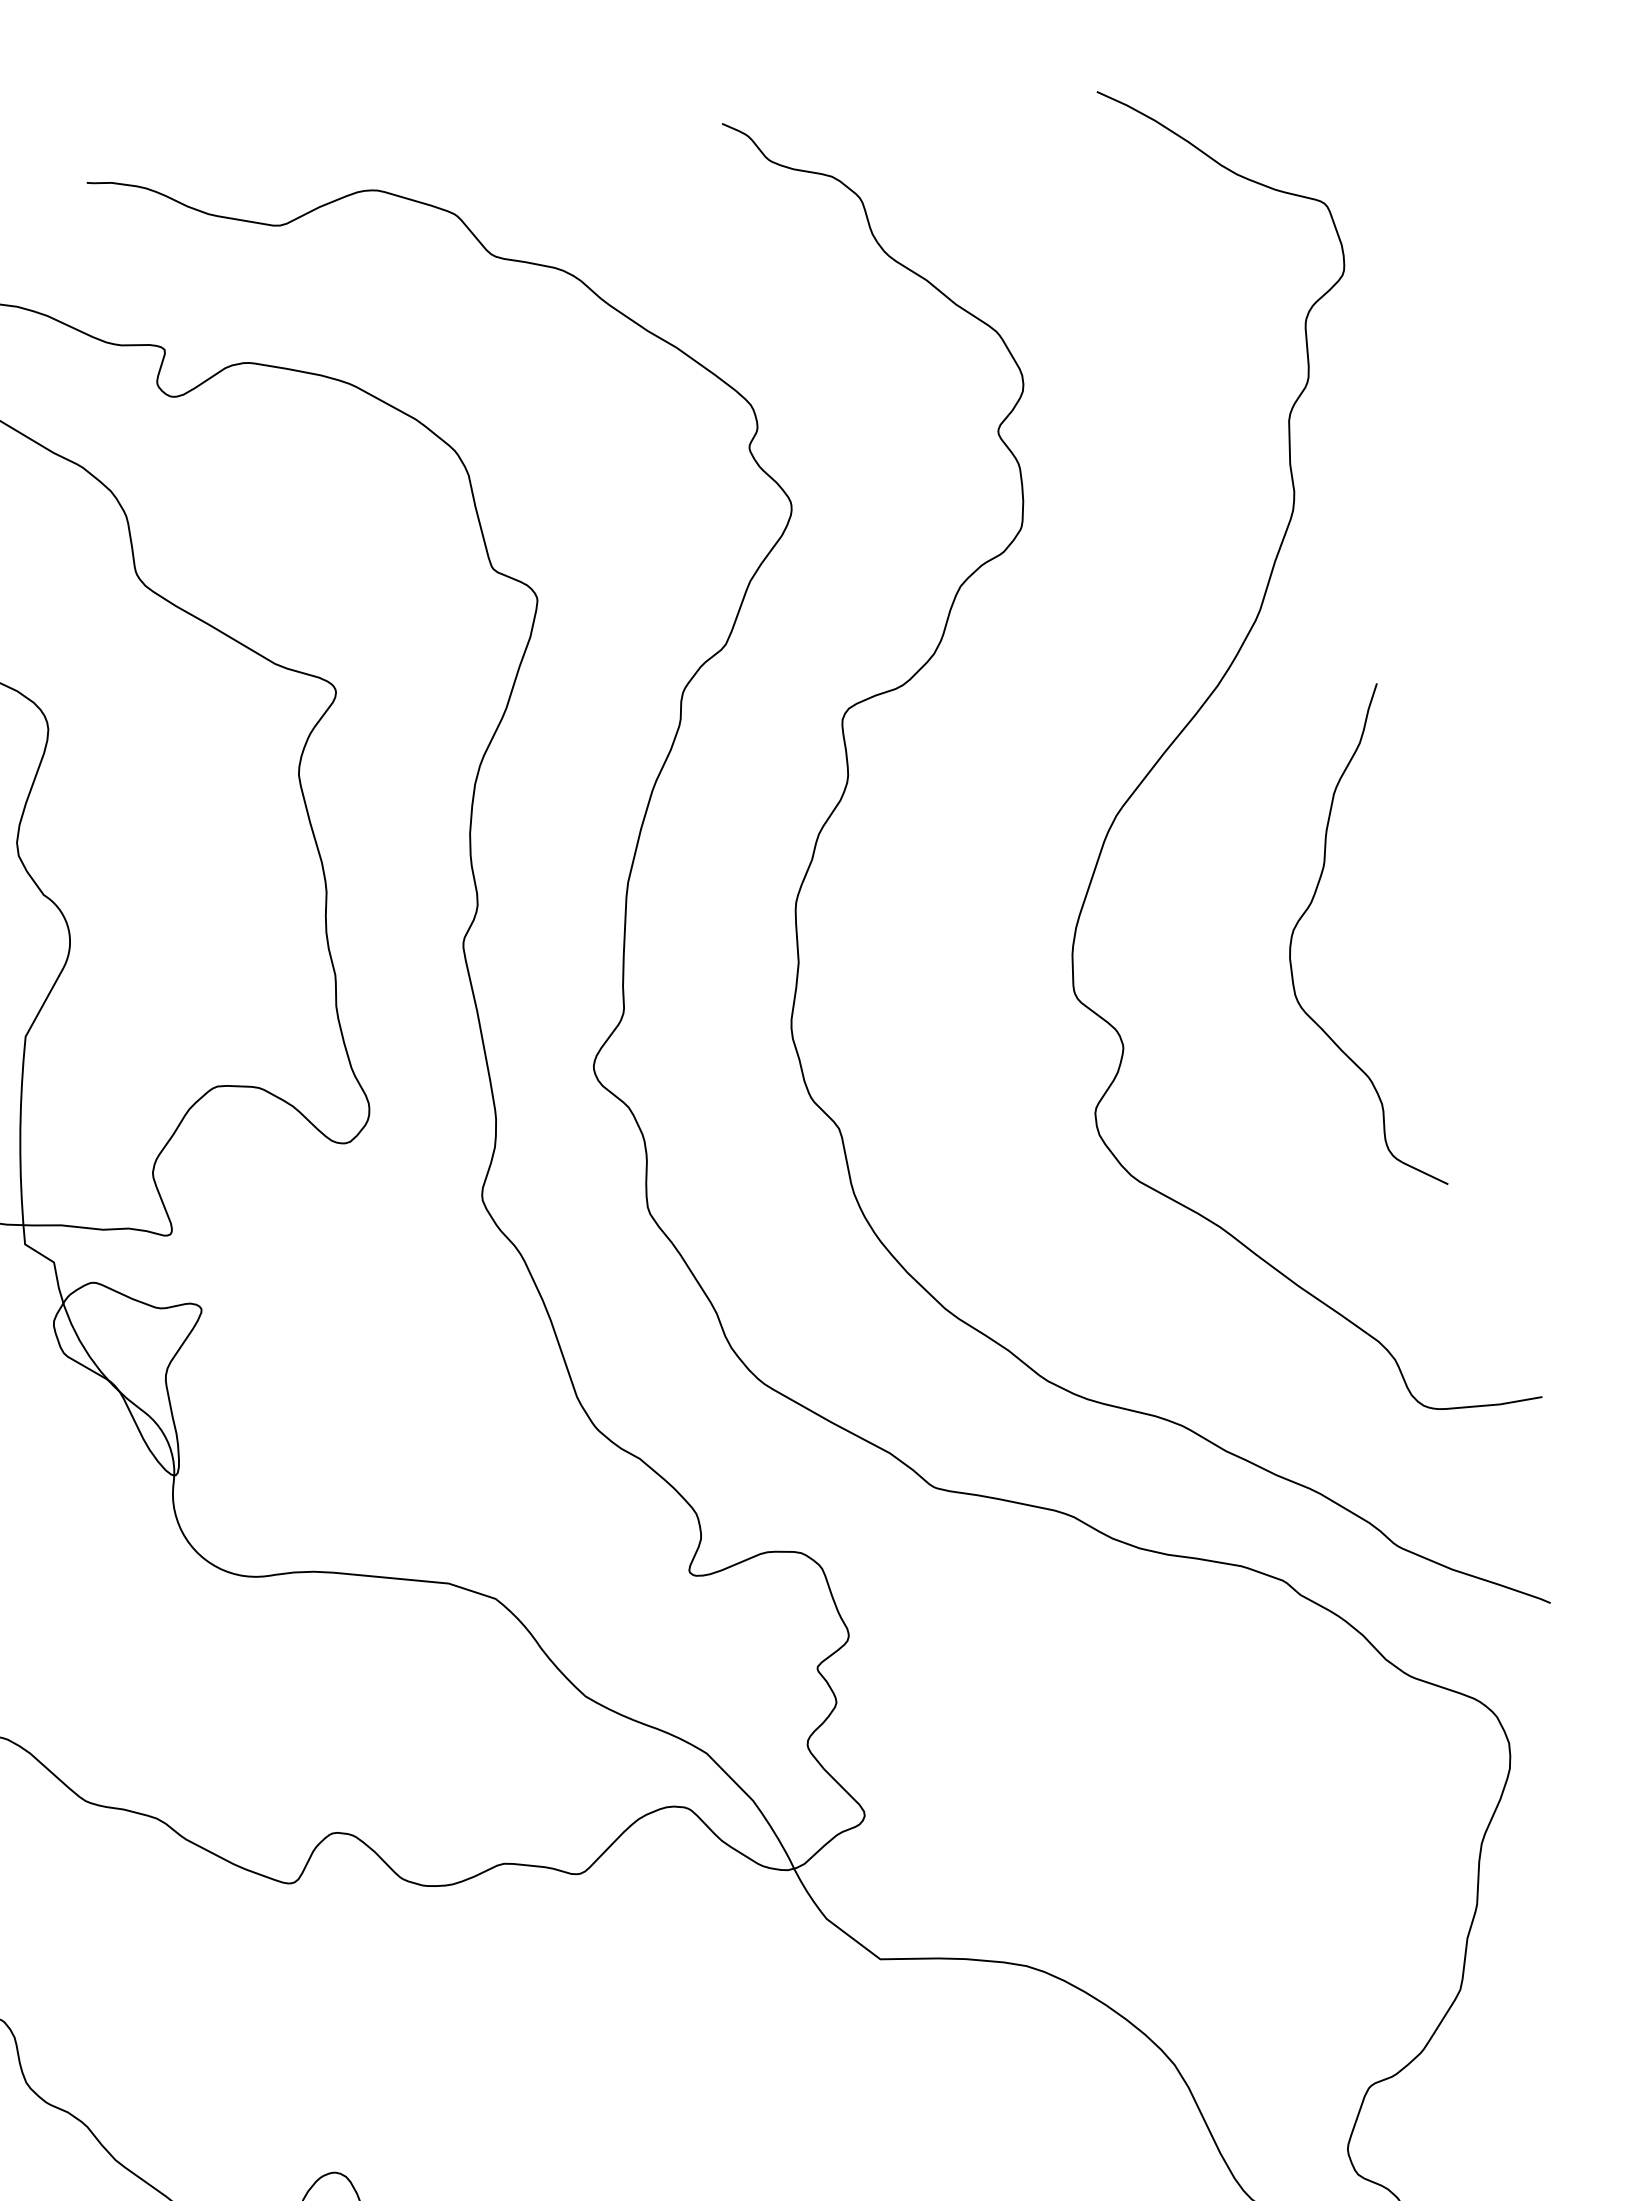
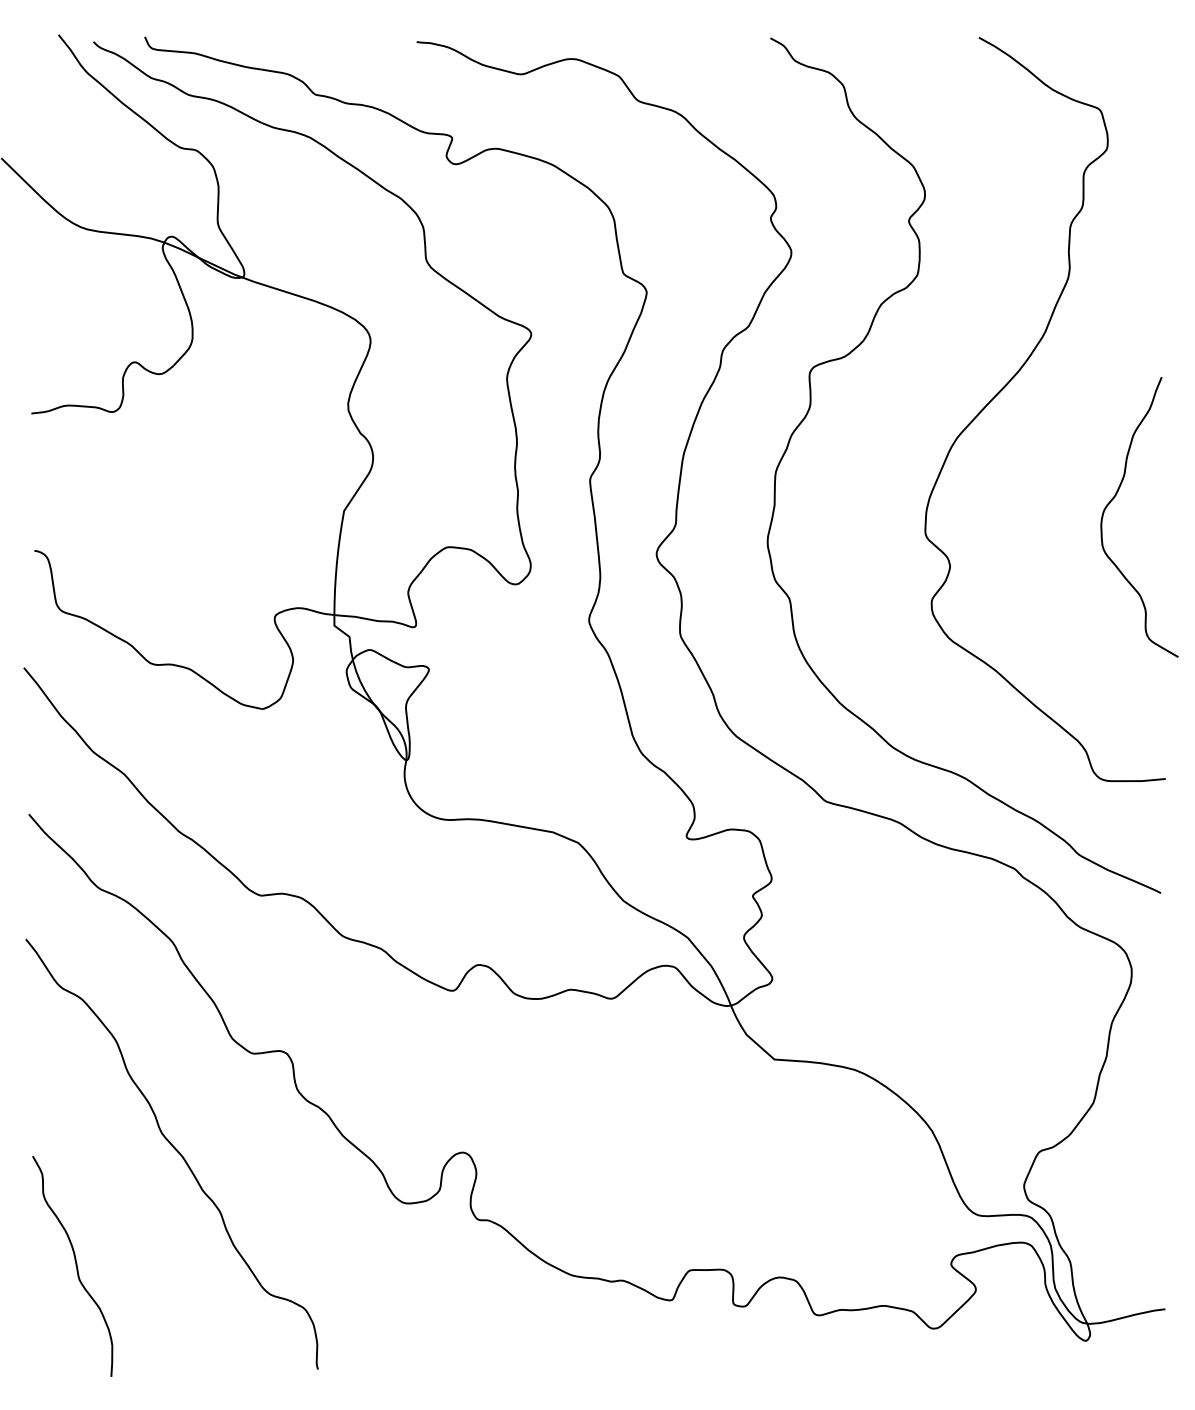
curve: (1311, 906) -> (1115, 497), moved

